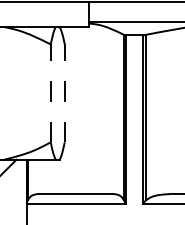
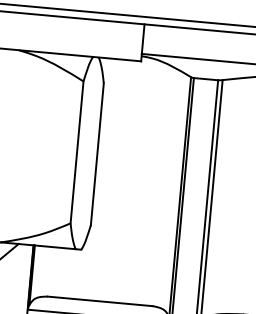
line: (50, 93) -> (76, 152), dashed -> solid
line: (64, 93) -> (96, 154), dashed -> solid

